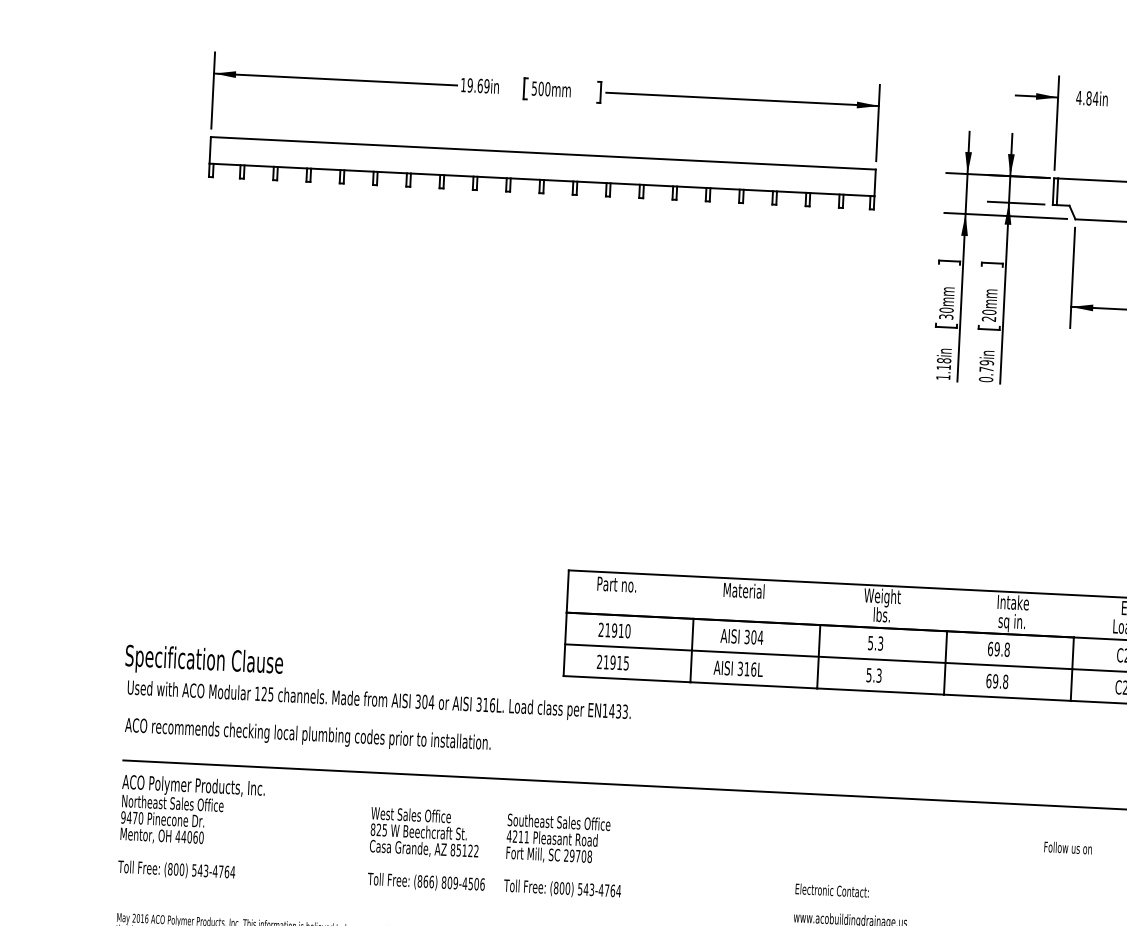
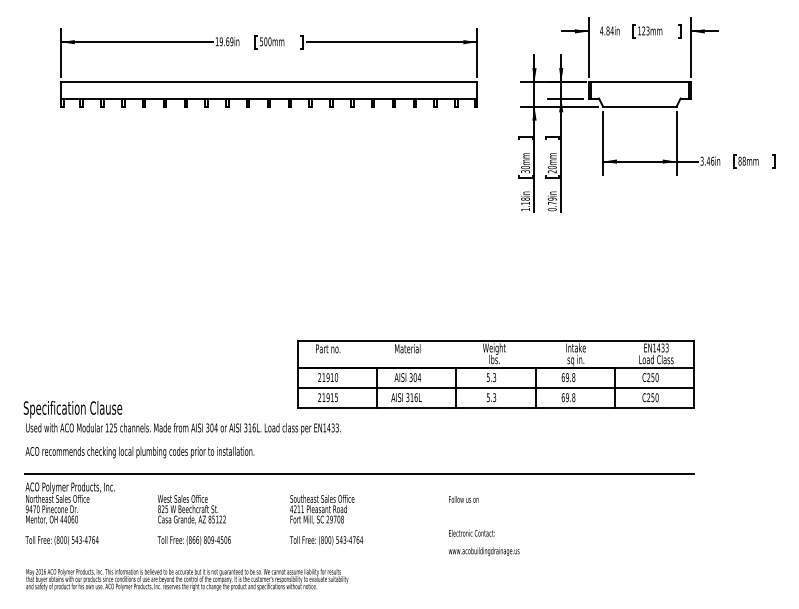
text: (426, 848) -> (193, 519), moved
text: (1067, 848) -> (463, 499), moved
text: (564, 857) -> (326, 520), moved

